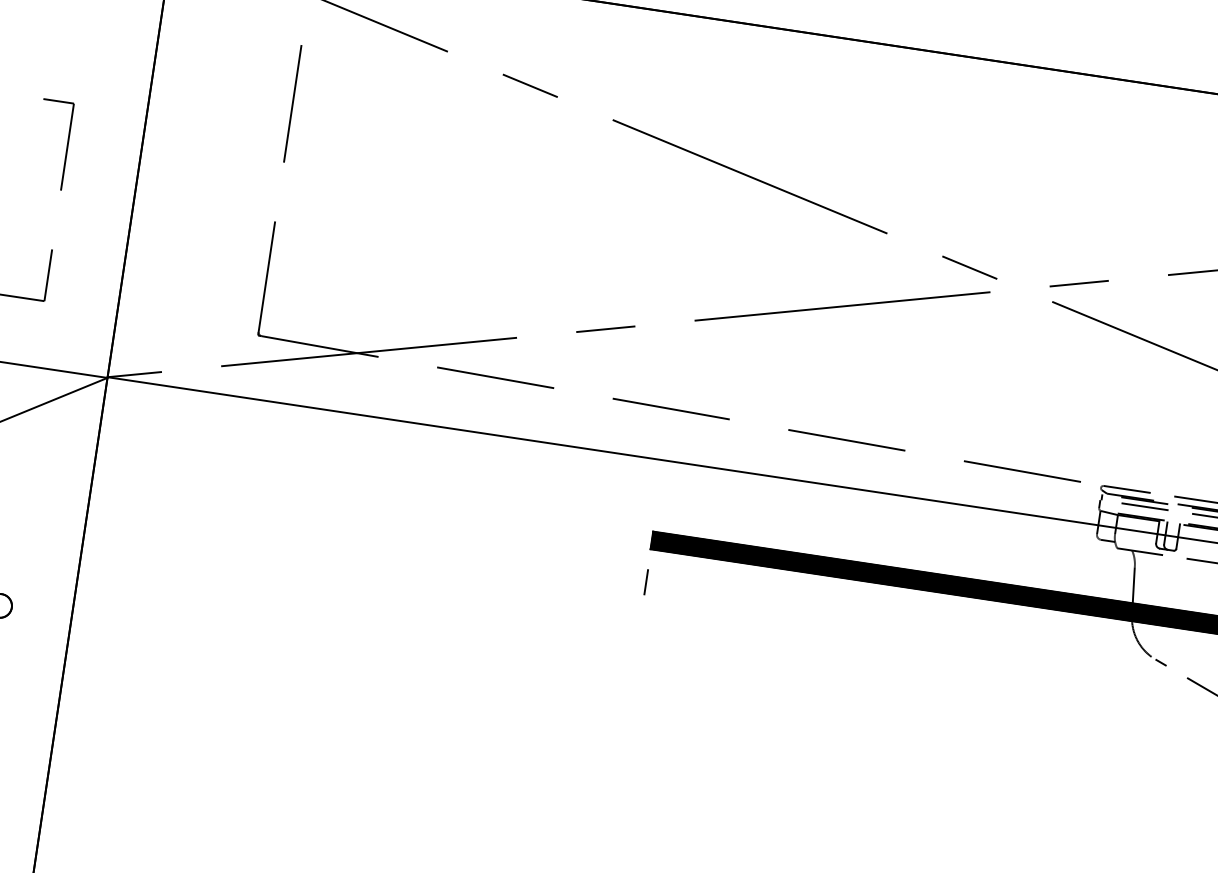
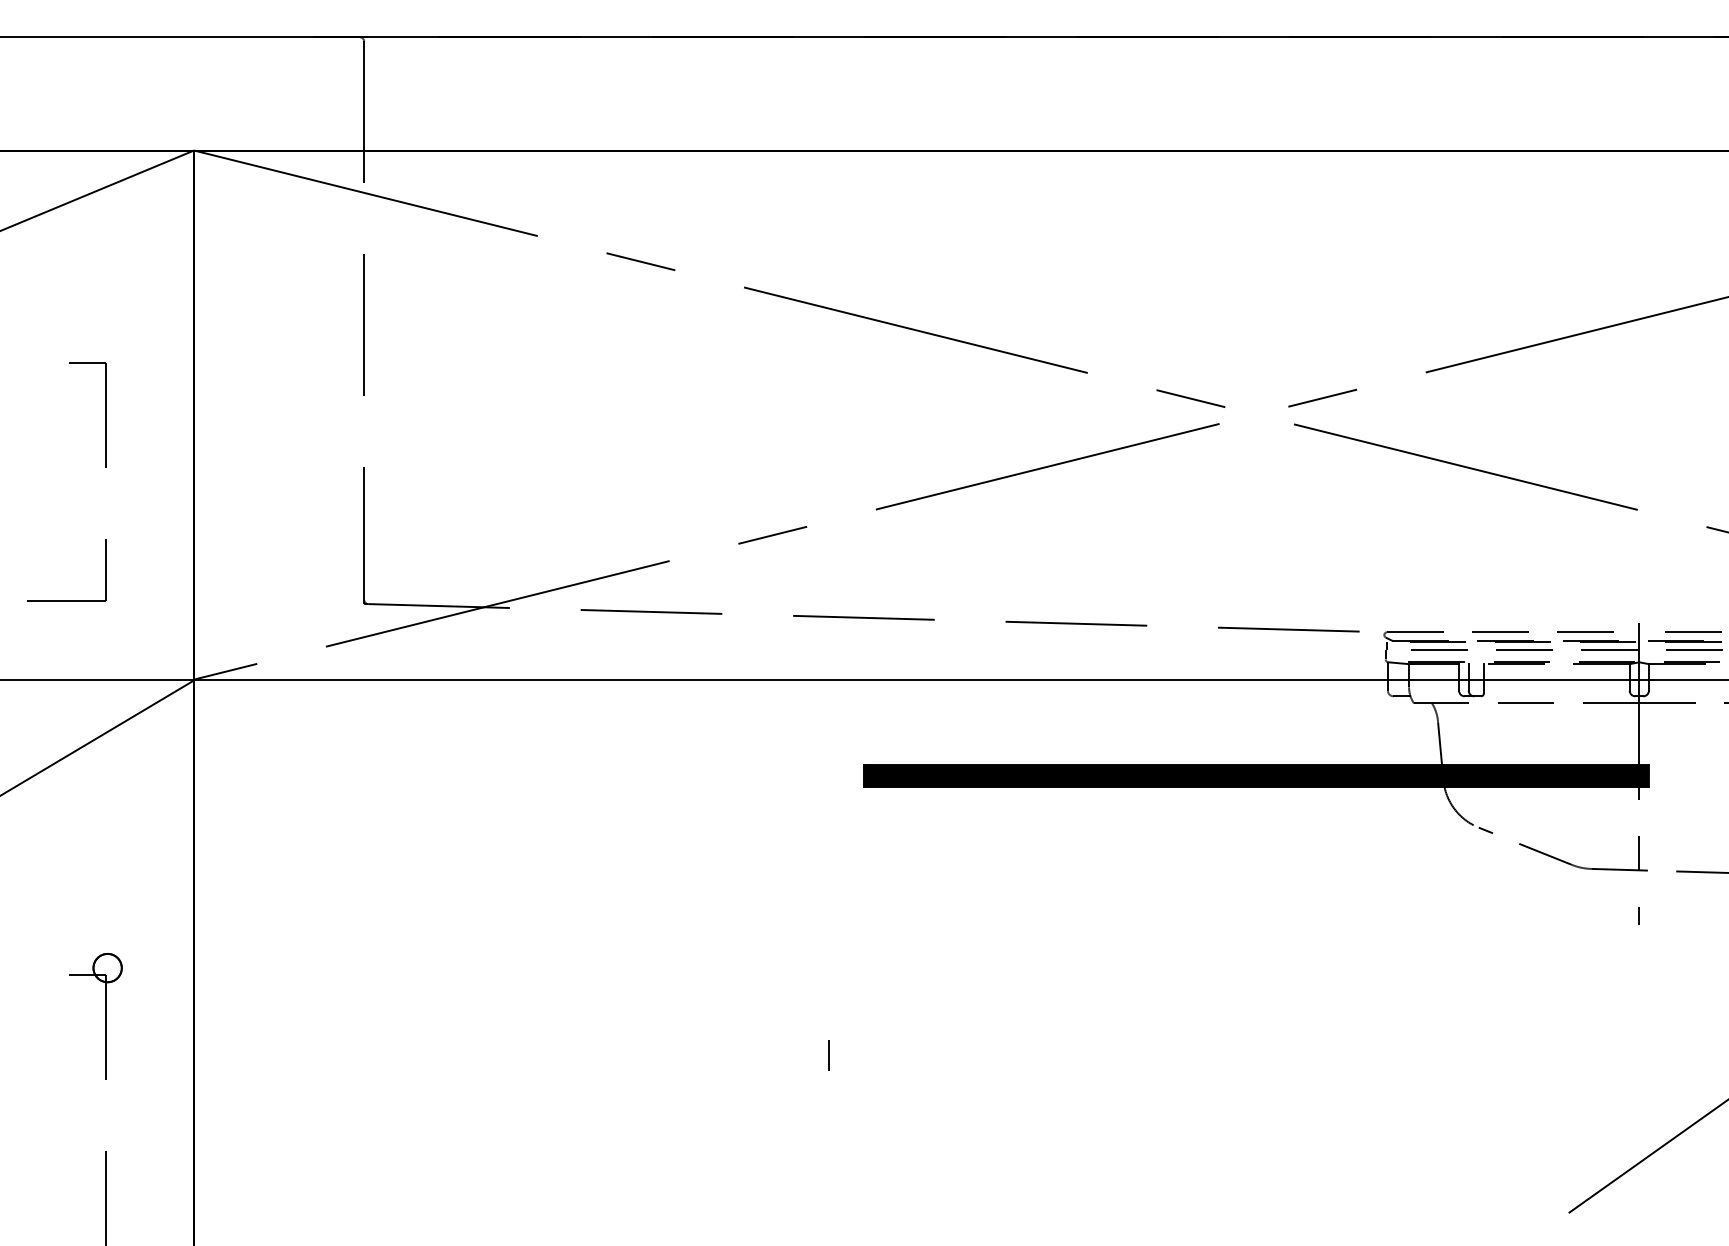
line: (645, 582) -> (828, 1055), moved

